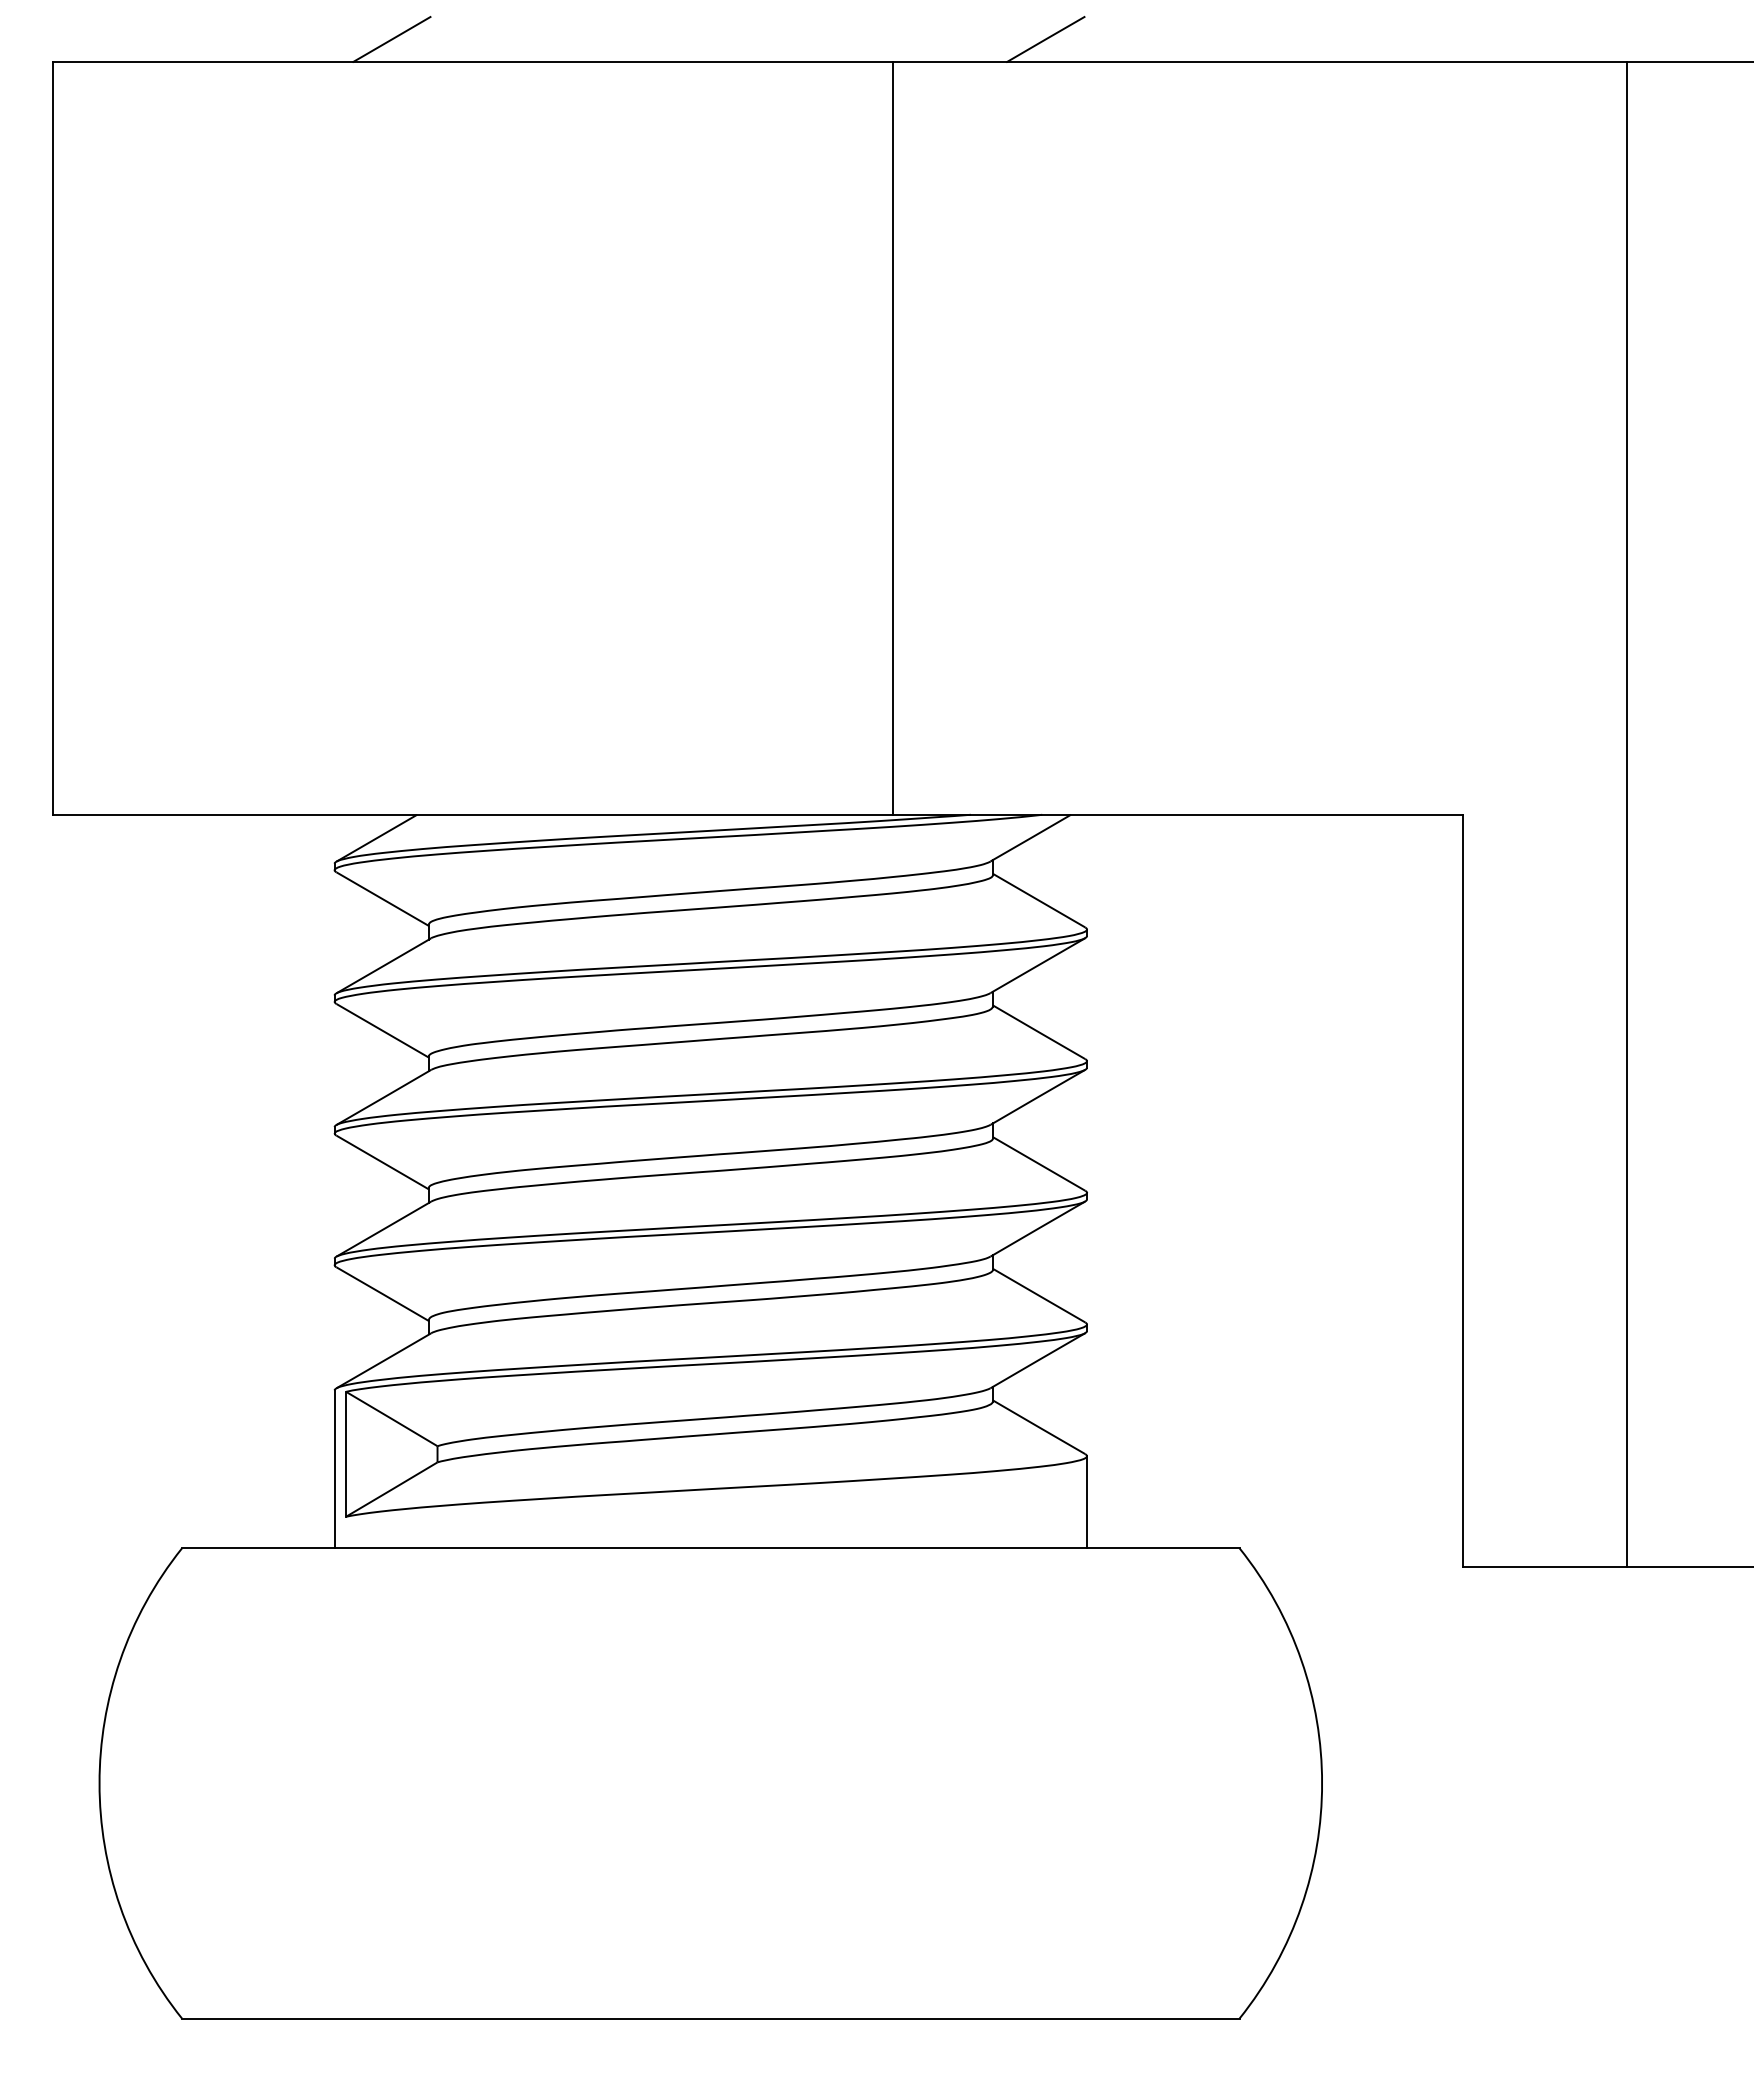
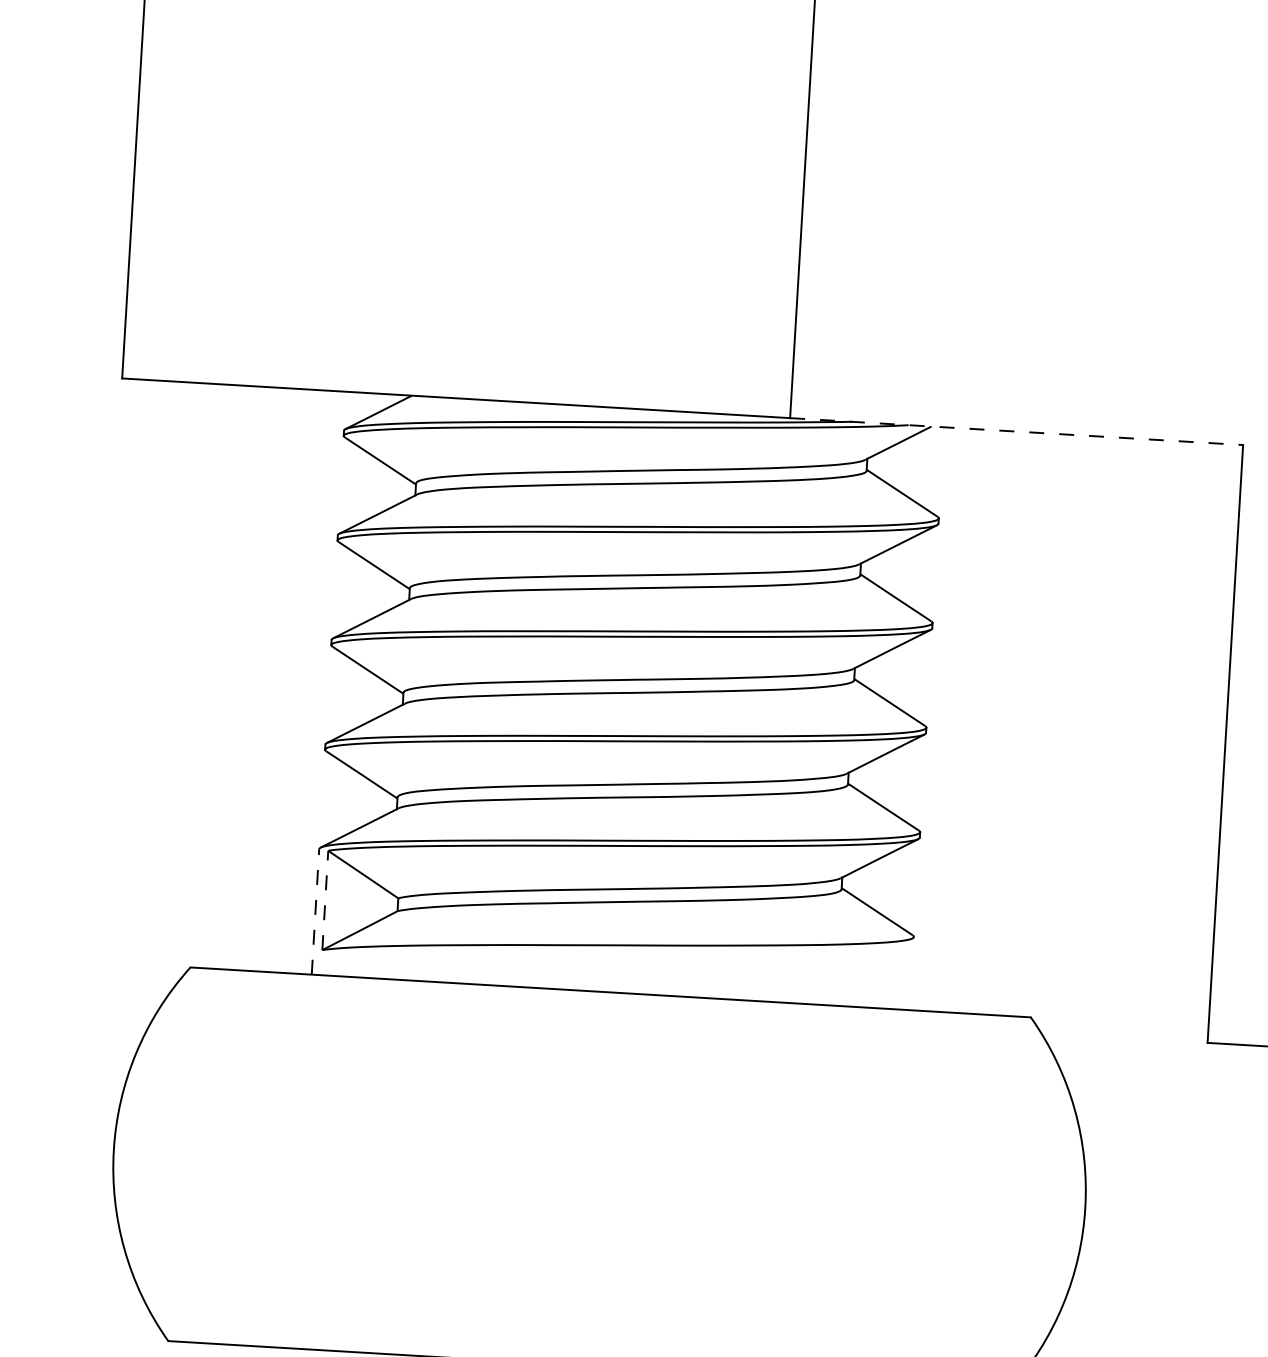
line: (1178, 814) -> (1016, 431), solid -> dashed
line: (346, 1453) -> (325, 899), solid -> dashed
line: (334, 1469) -> (315, 912), solid -> dashed
line: (1087, 1502) -> (912, 973), removed

